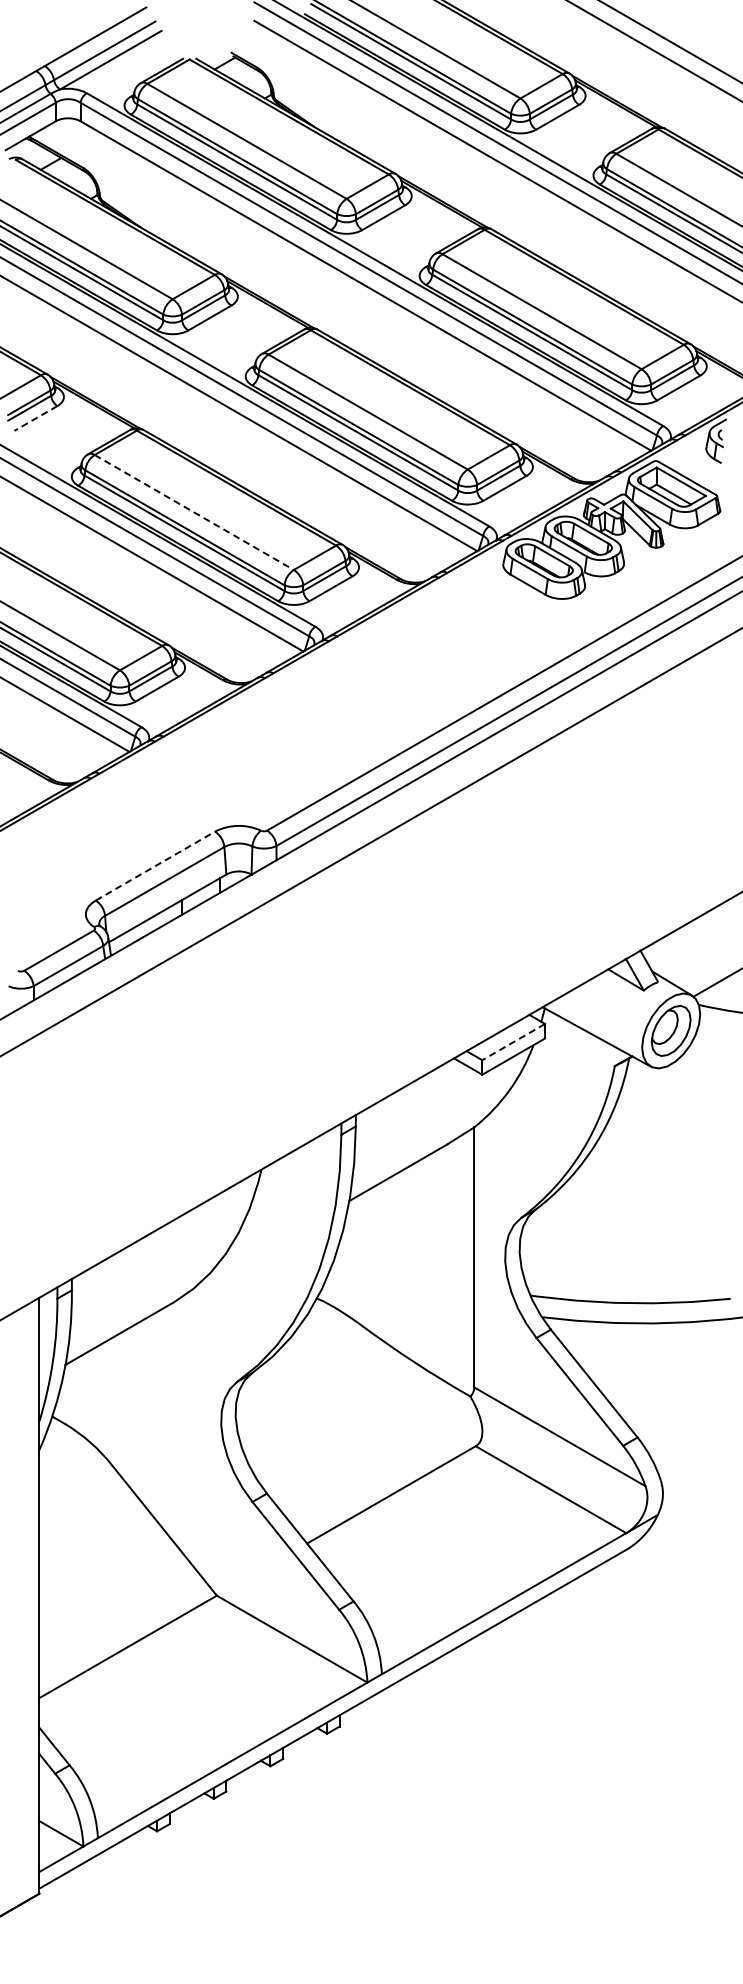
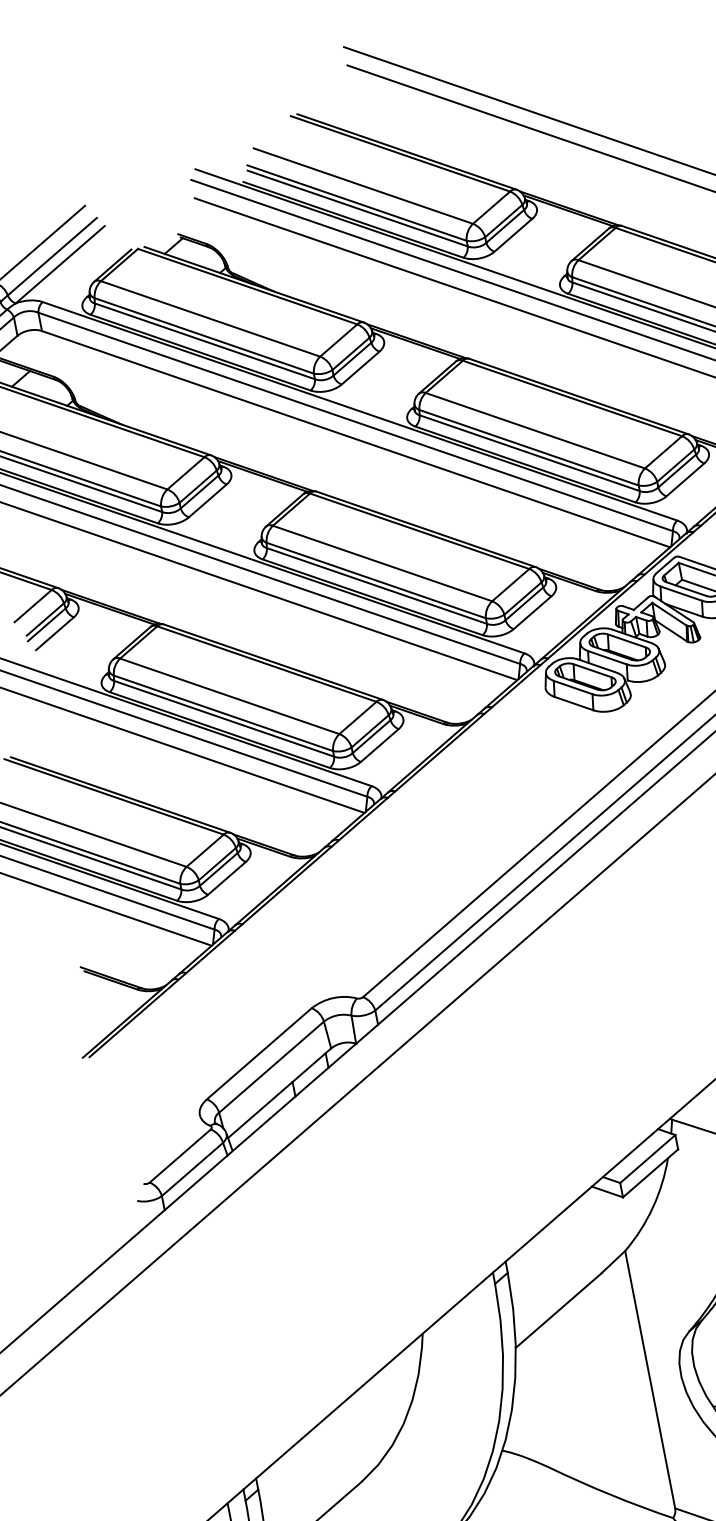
line: (35, 418) -> (54, 633), dashed -> solid
line: (194, 512) -> (229, 696), dashed -> solid
line: (155, 866) -> (259, 1054), dashed -> solid
line: (513, 1042) -> (647, 1159), dashed -> solid

